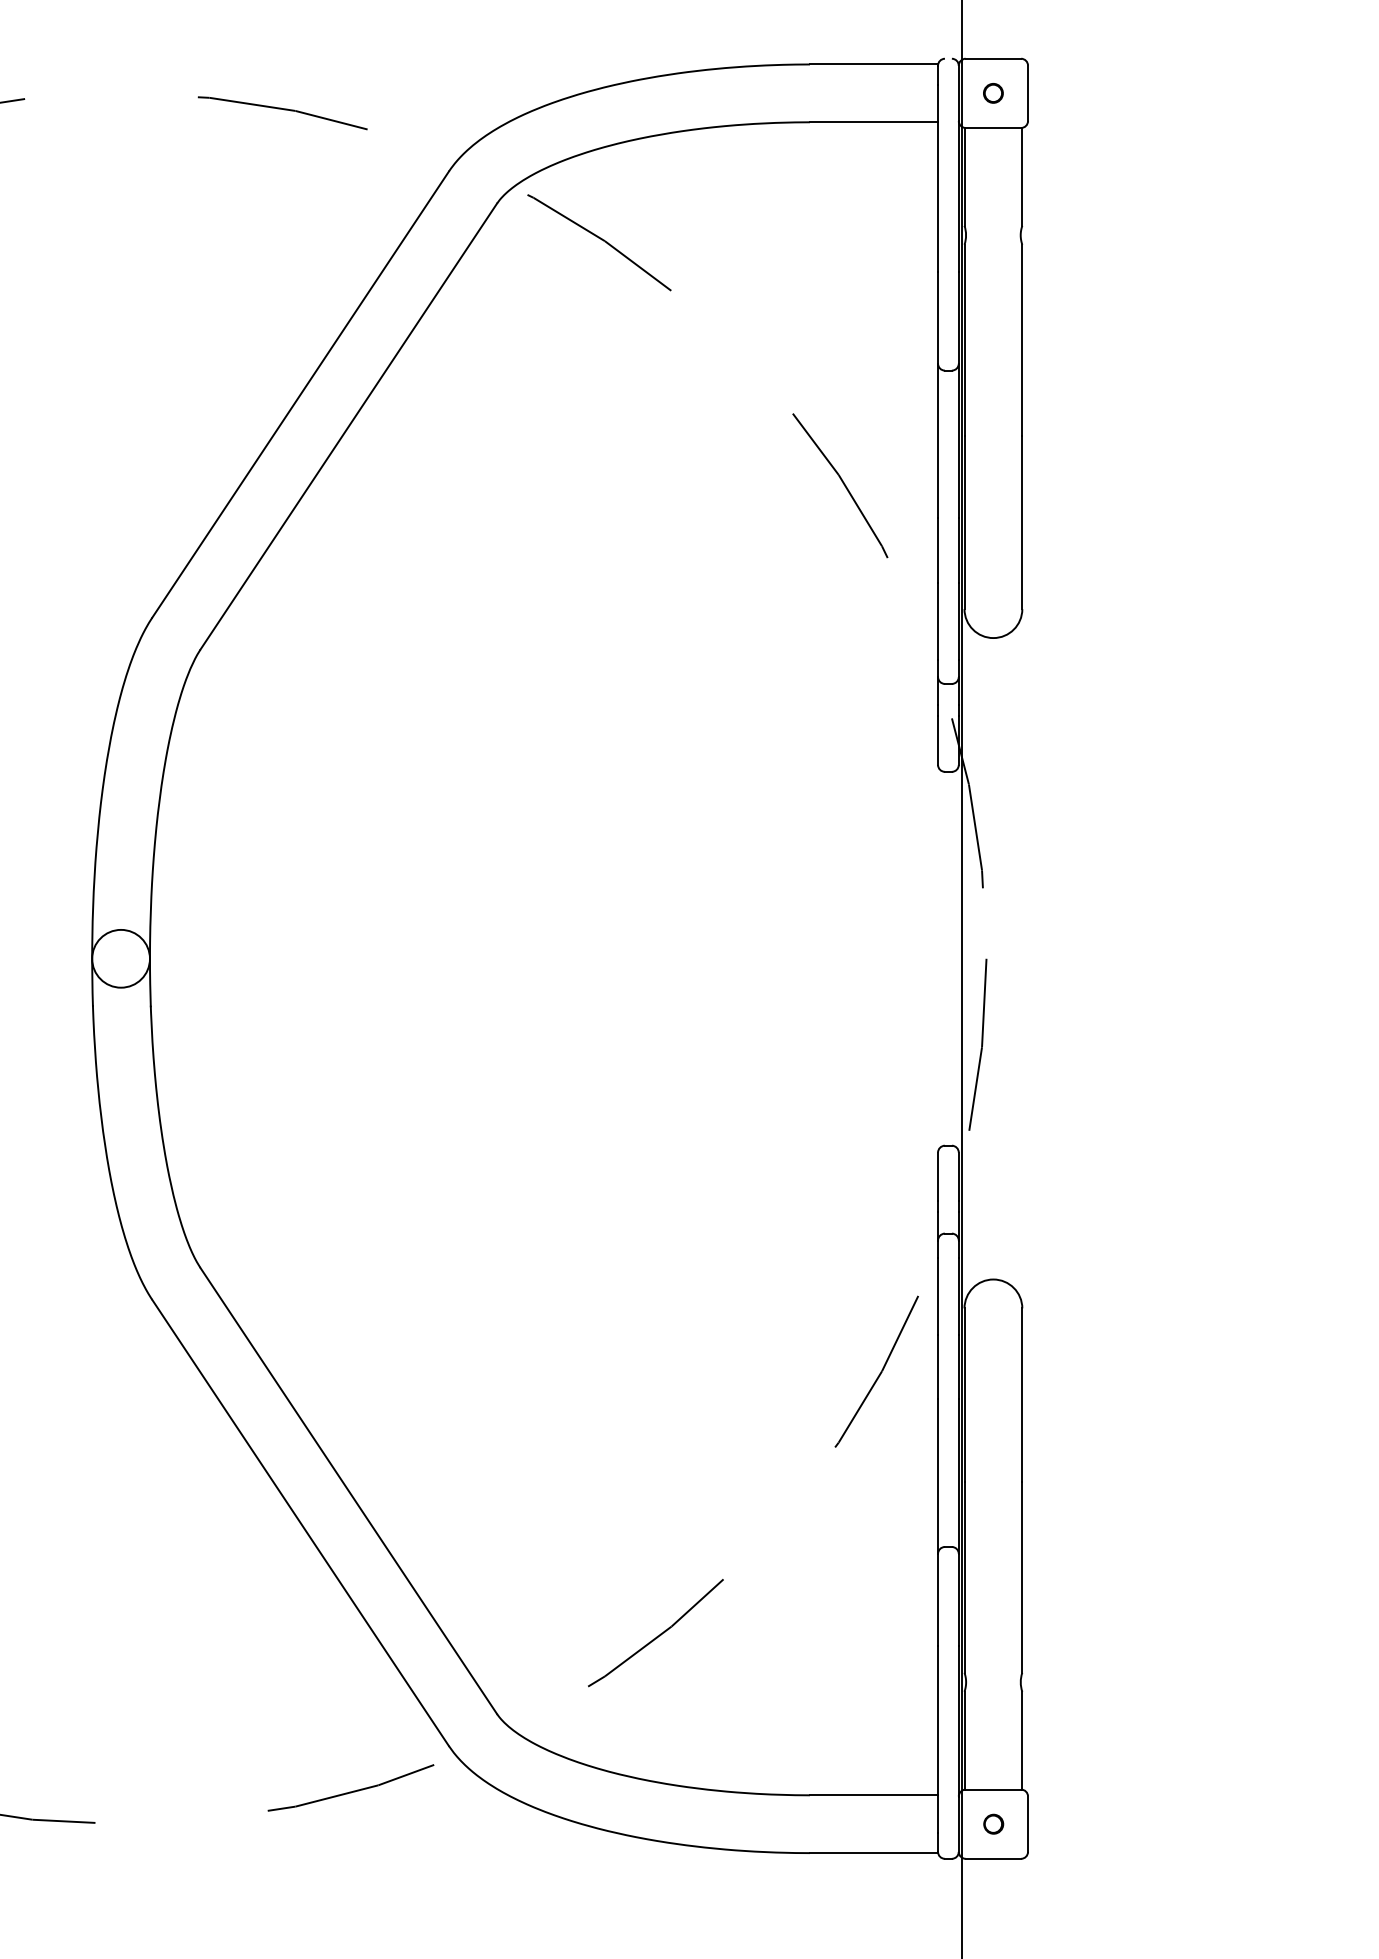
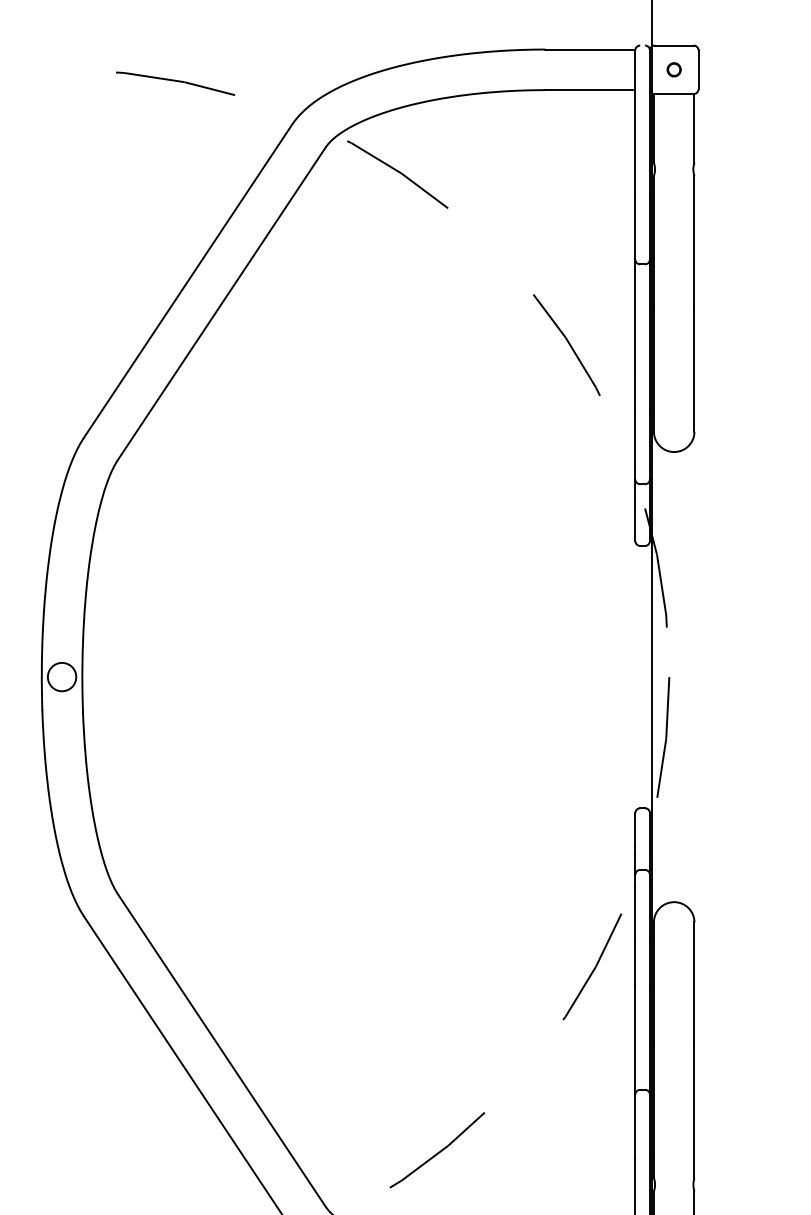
circle: (120, 958) -> (61, 676), size x0.7

